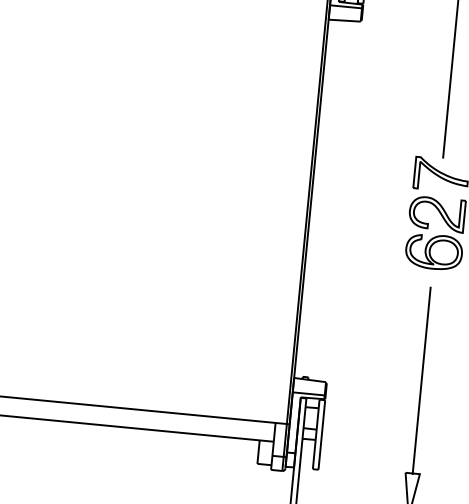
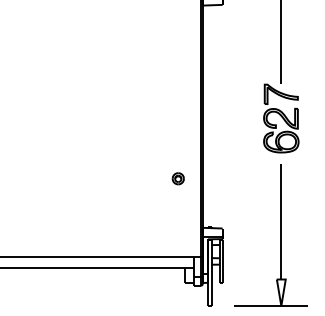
part: (261, 294) -> (177, 178), added

